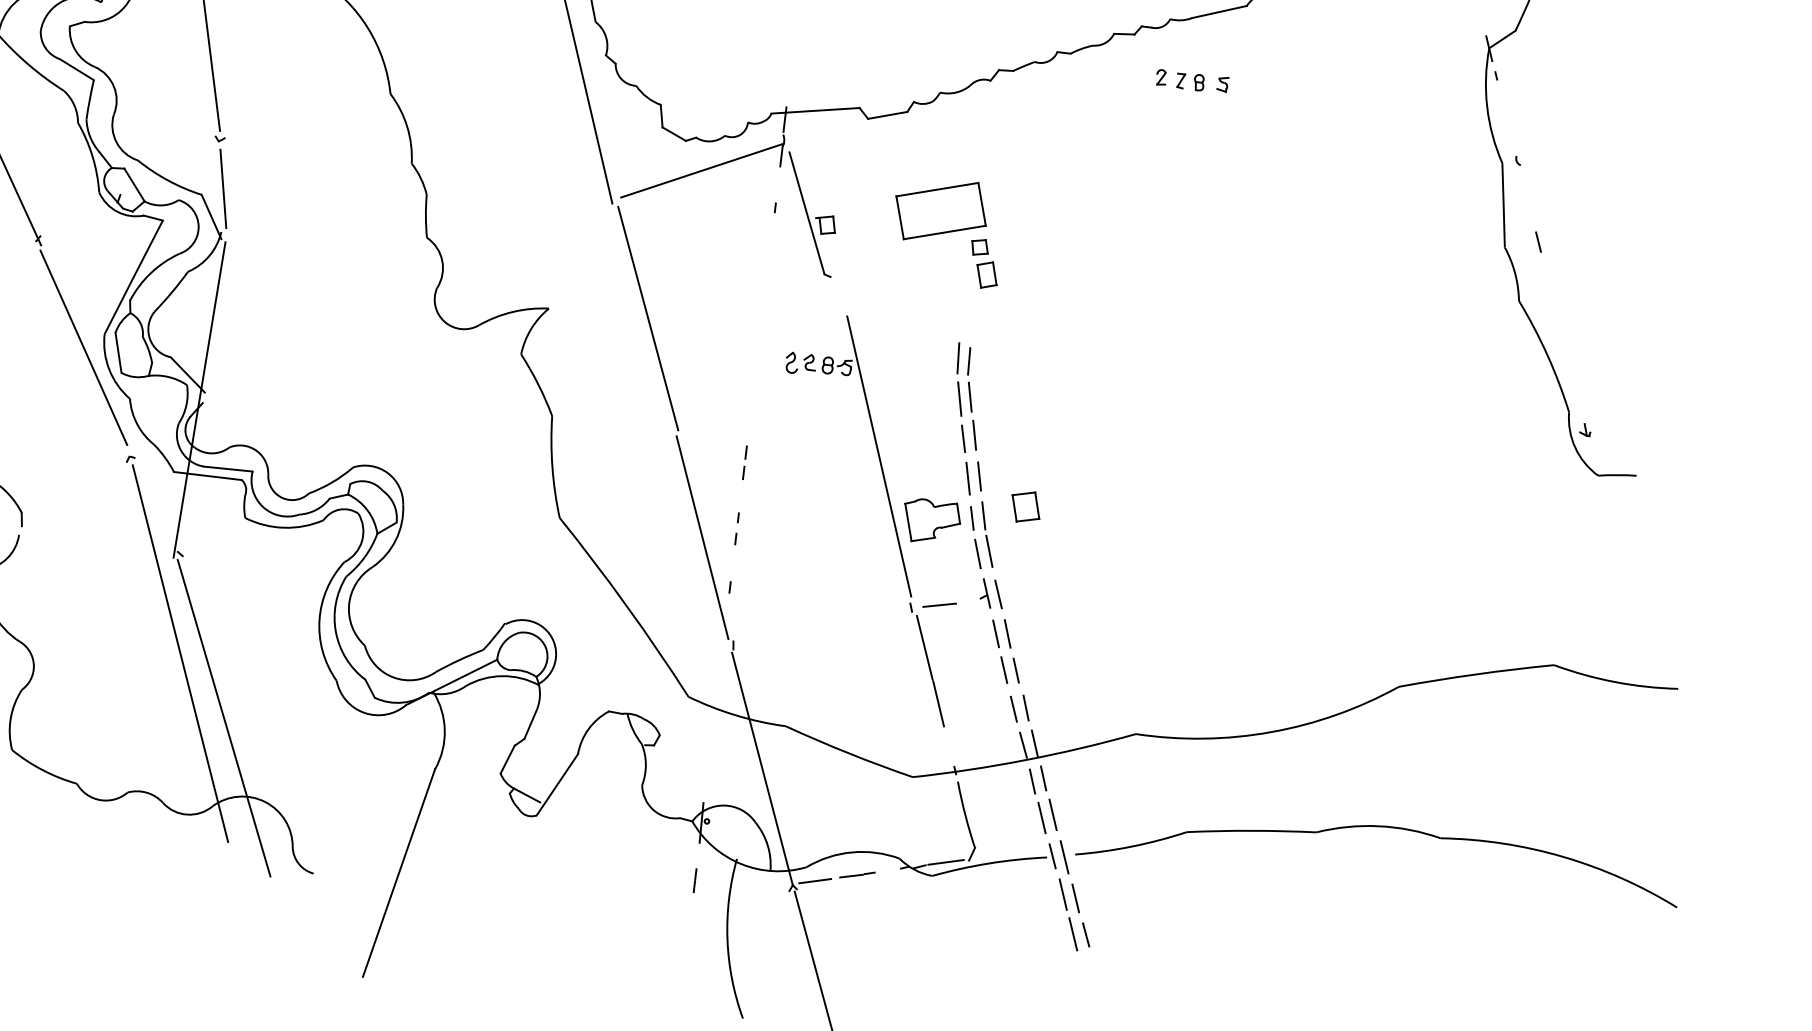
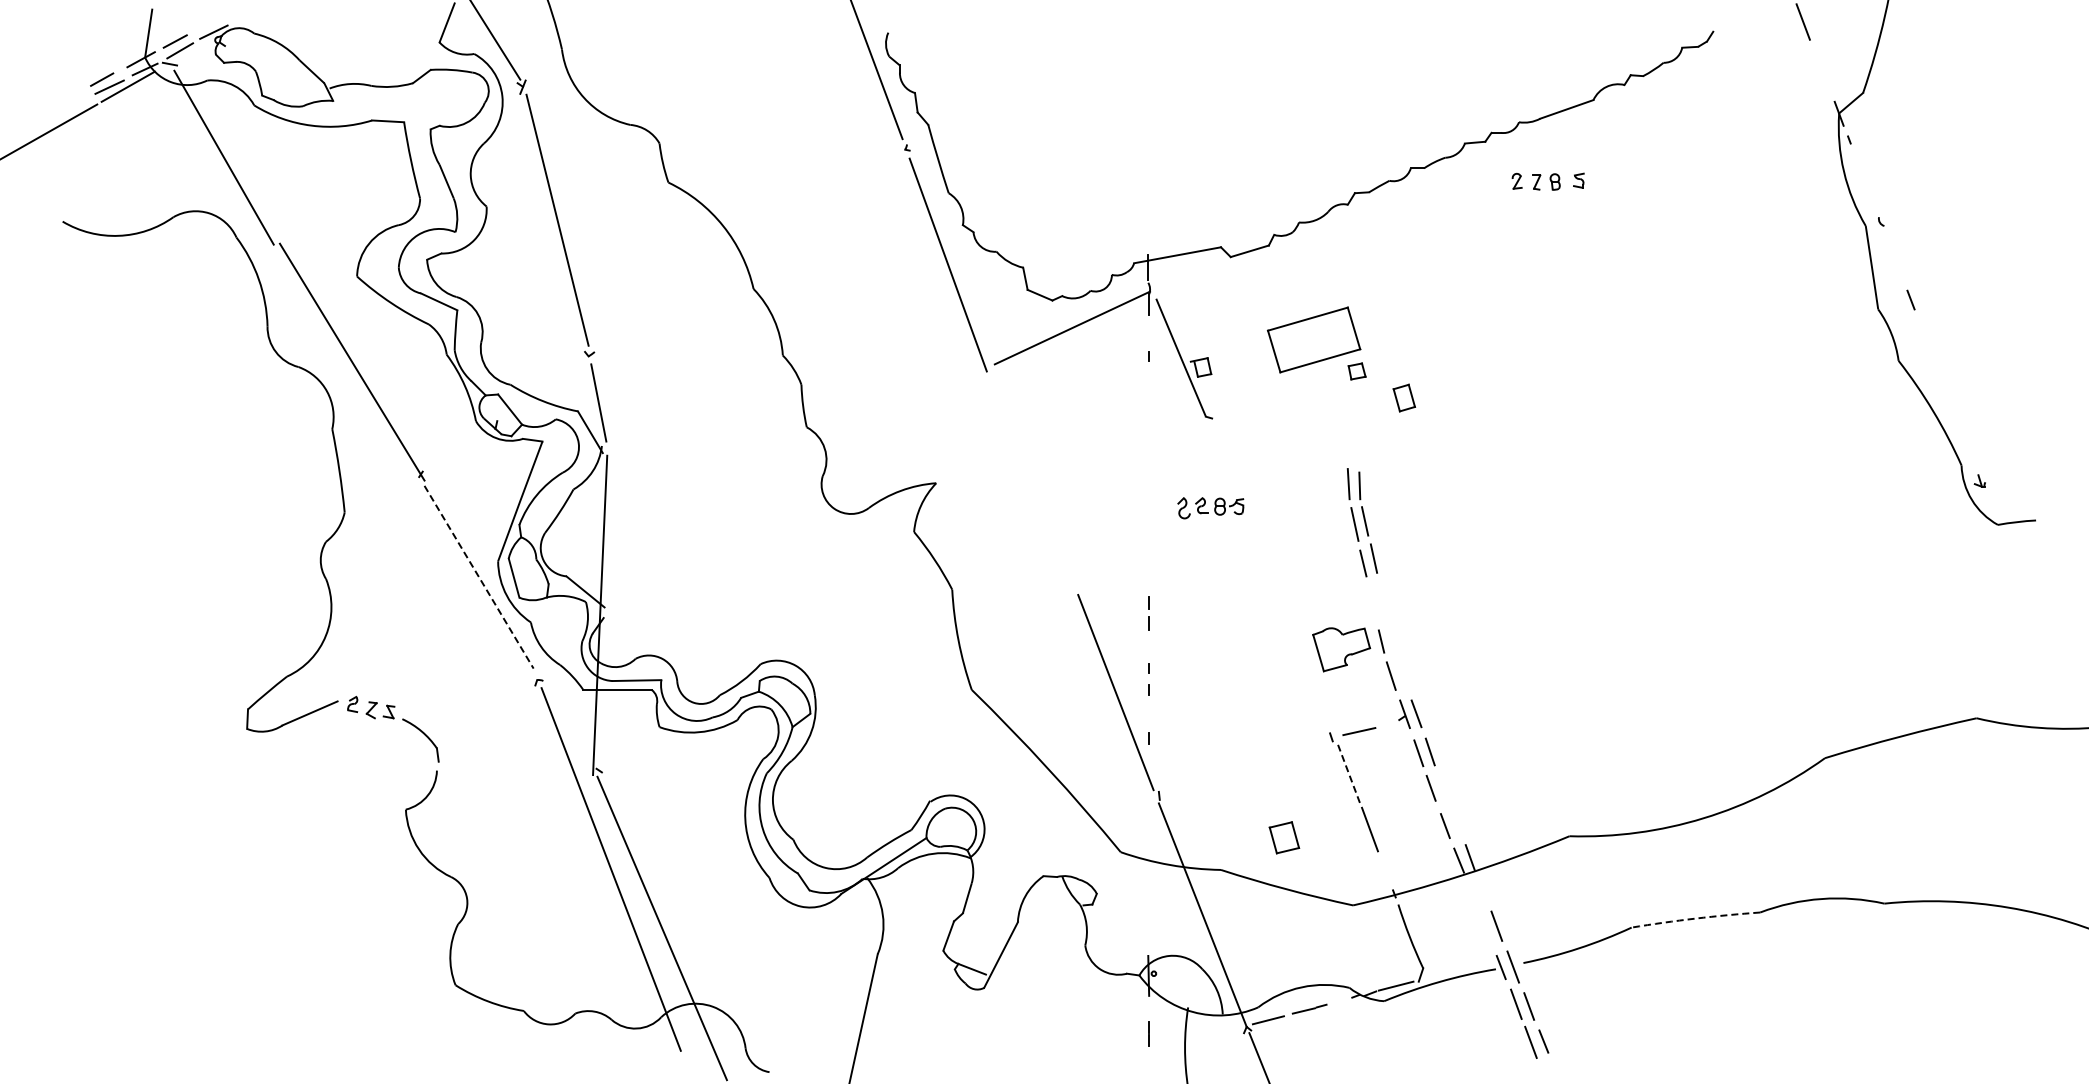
part: (987, 274) -> (1404, 397), moved
line: (648, 318) -> (1036, 481), removed
line: (84, 348) -> (479, 577), solid -> dashed
line: (879, 455) -> (1281, 590), removed
line: (979, 475) -> (1383, 598), removed
line: (967, 478) -> (1372, 602), removed
part: (1026, 506) -> (1284, 837), moved
line: (983, 515) -> (1392, 637), removed
line: (989, 551) -> (1402, 672), removed
line: (924, 647) -> (1349, 775), solid -> dashed
line: (1016, 669) -> (1443, 786), removed
line: (1026, 708) -> (1457, 823), removed
line: (1044, 777) -> (1483, 890), removed
line: (1032, 781) -> (1472, 895), removed
line: (1041, 817) -> (1485, 930), removed
arc: (1251, 830) -> (1695, 918), solid -> dashed

